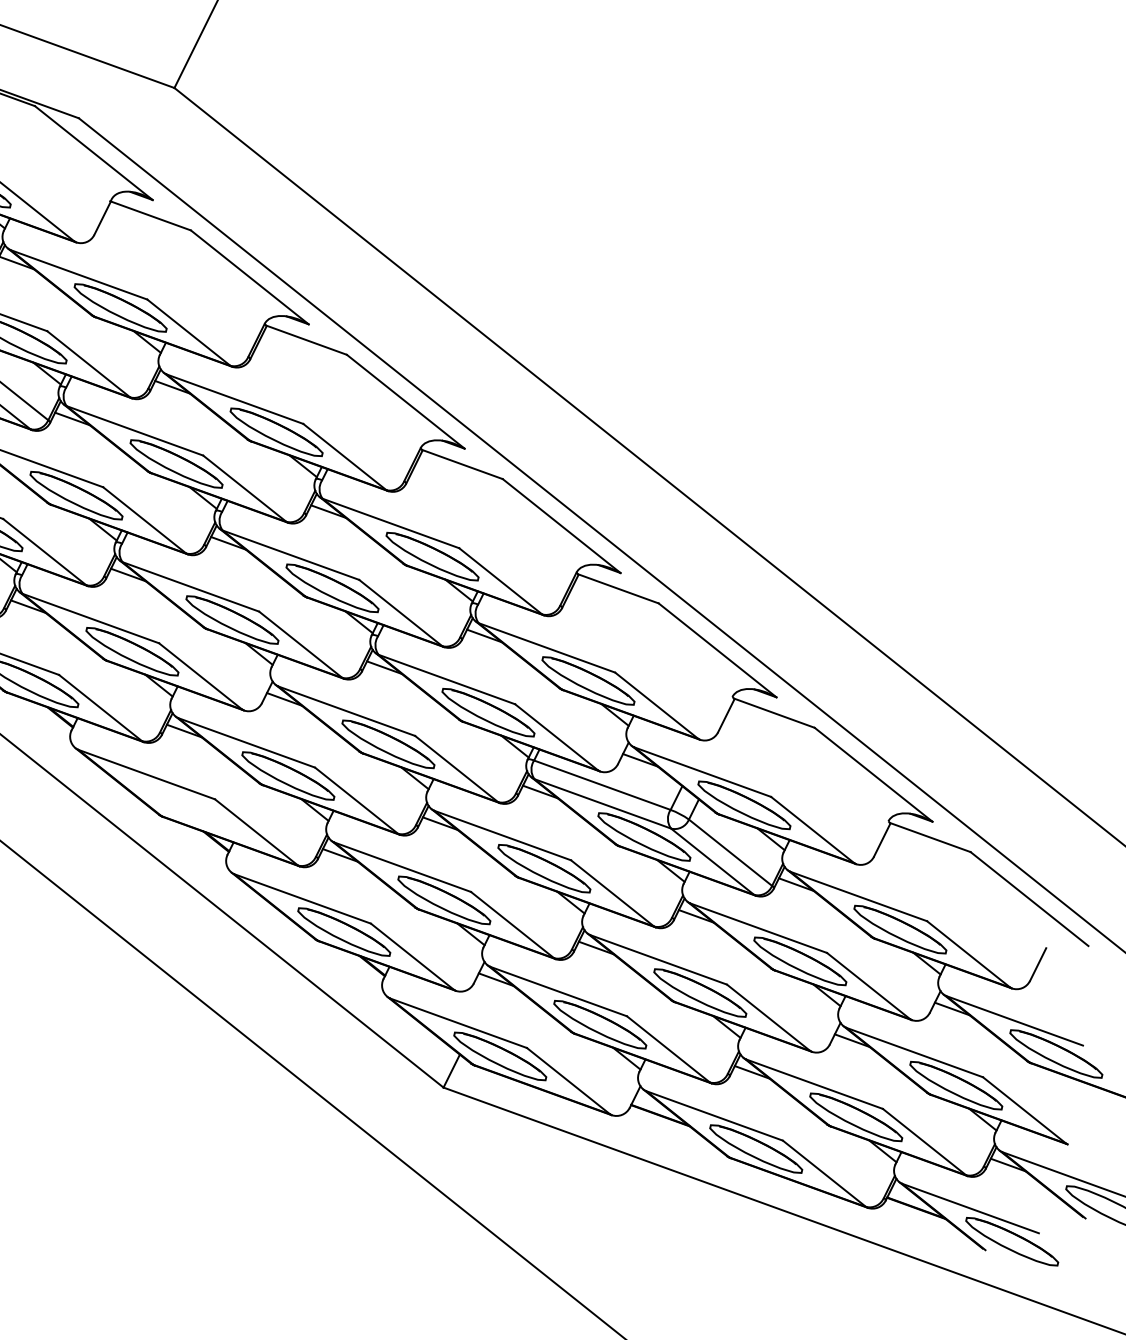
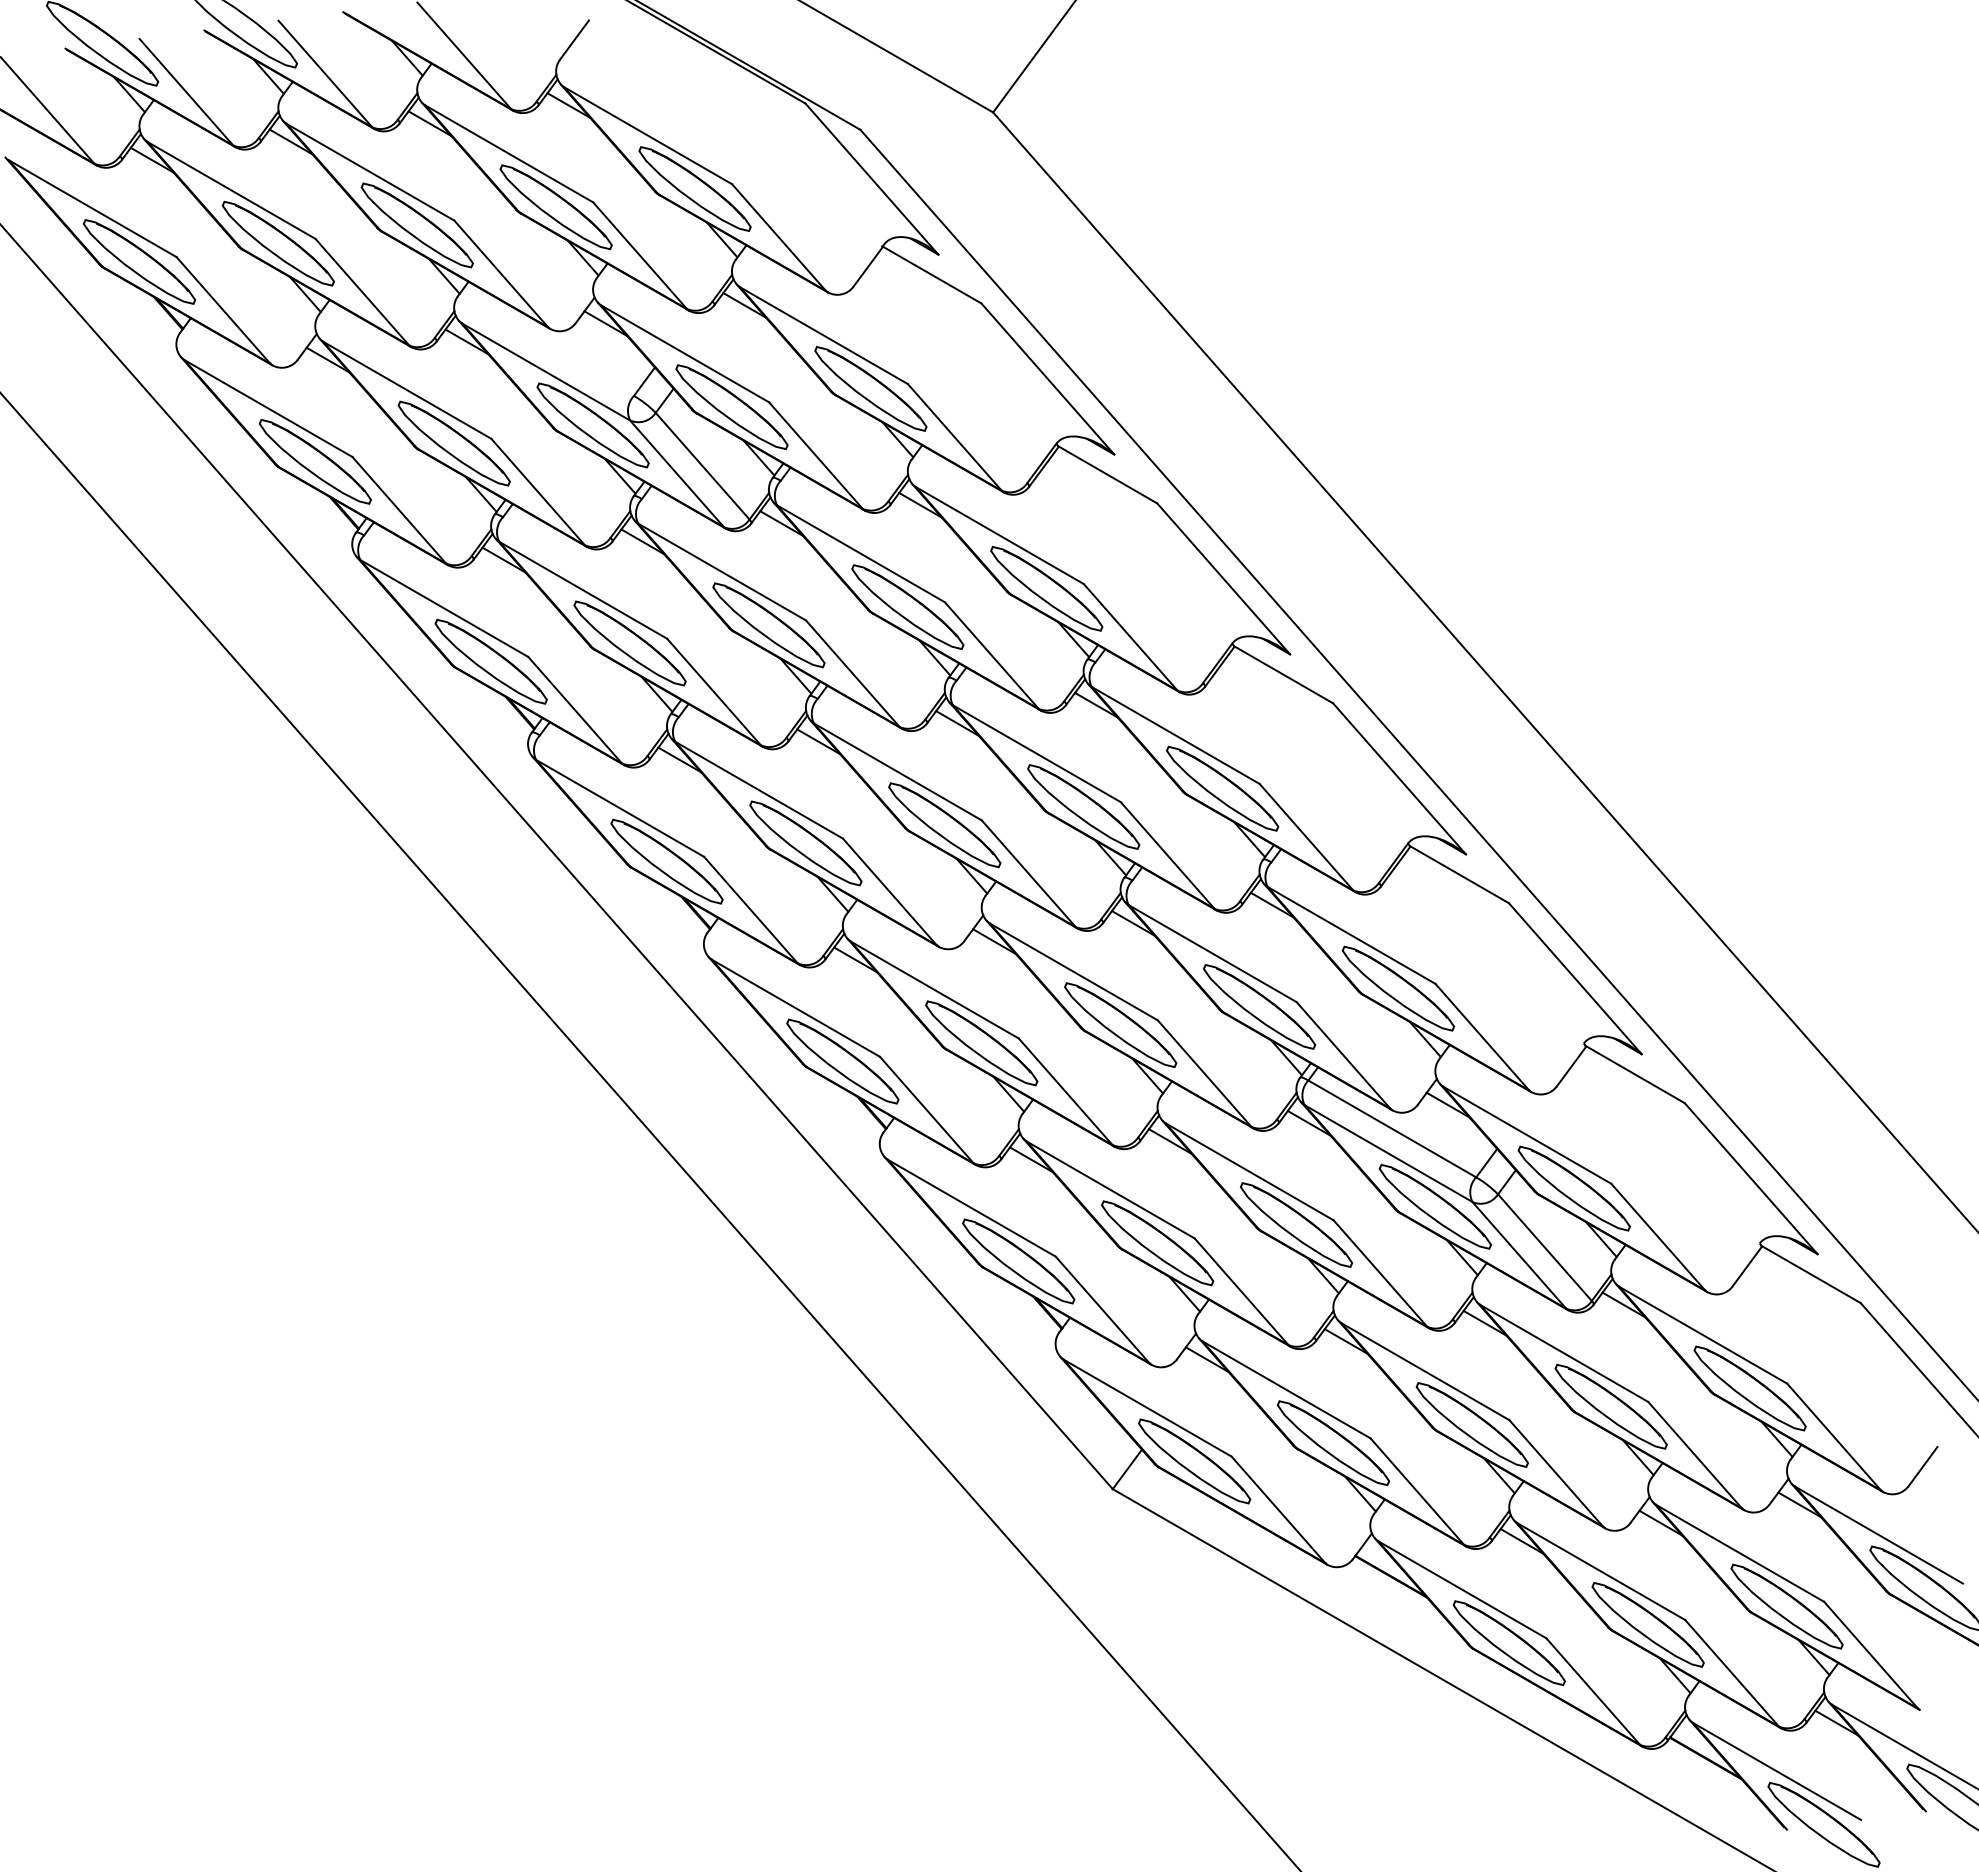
part: (188, 807) -> (842, 1061), added

